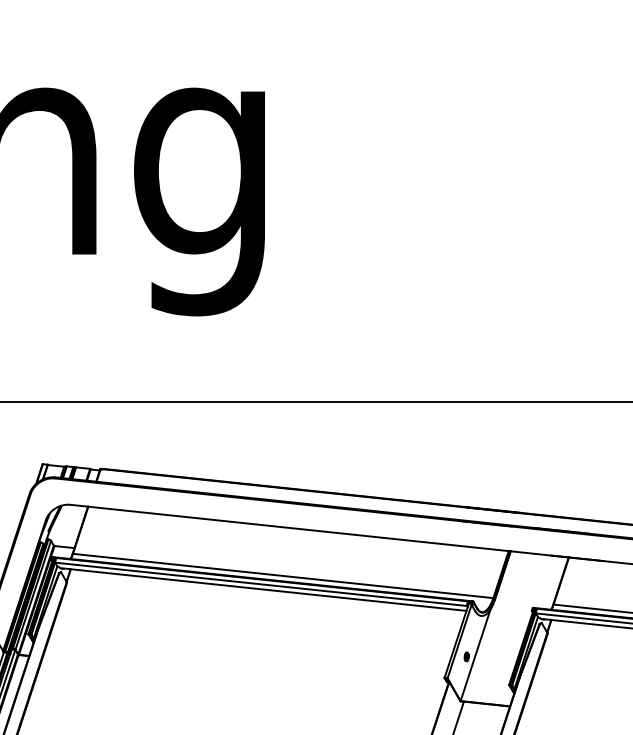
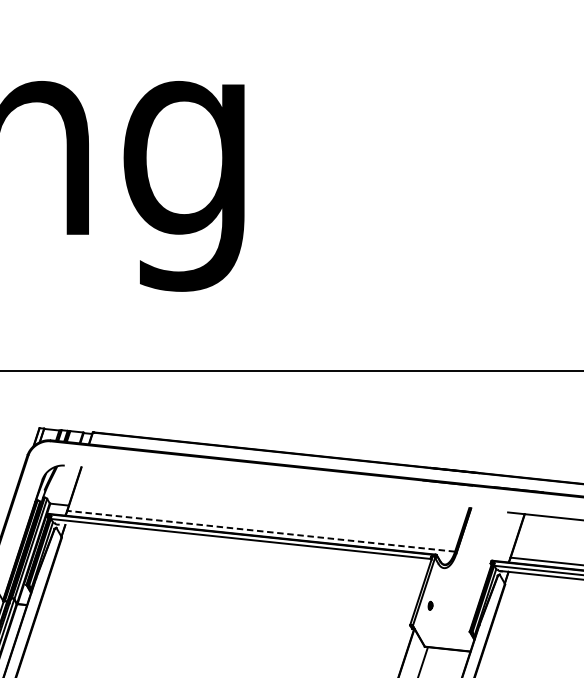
line: (336, 532) -> (310, 491), removed
line: (282, 575) -> (260, 530), solid -> dashed
line: (264, 589) -> (244, 543), removed
line: (475, 655) -> (438, 604), removed

